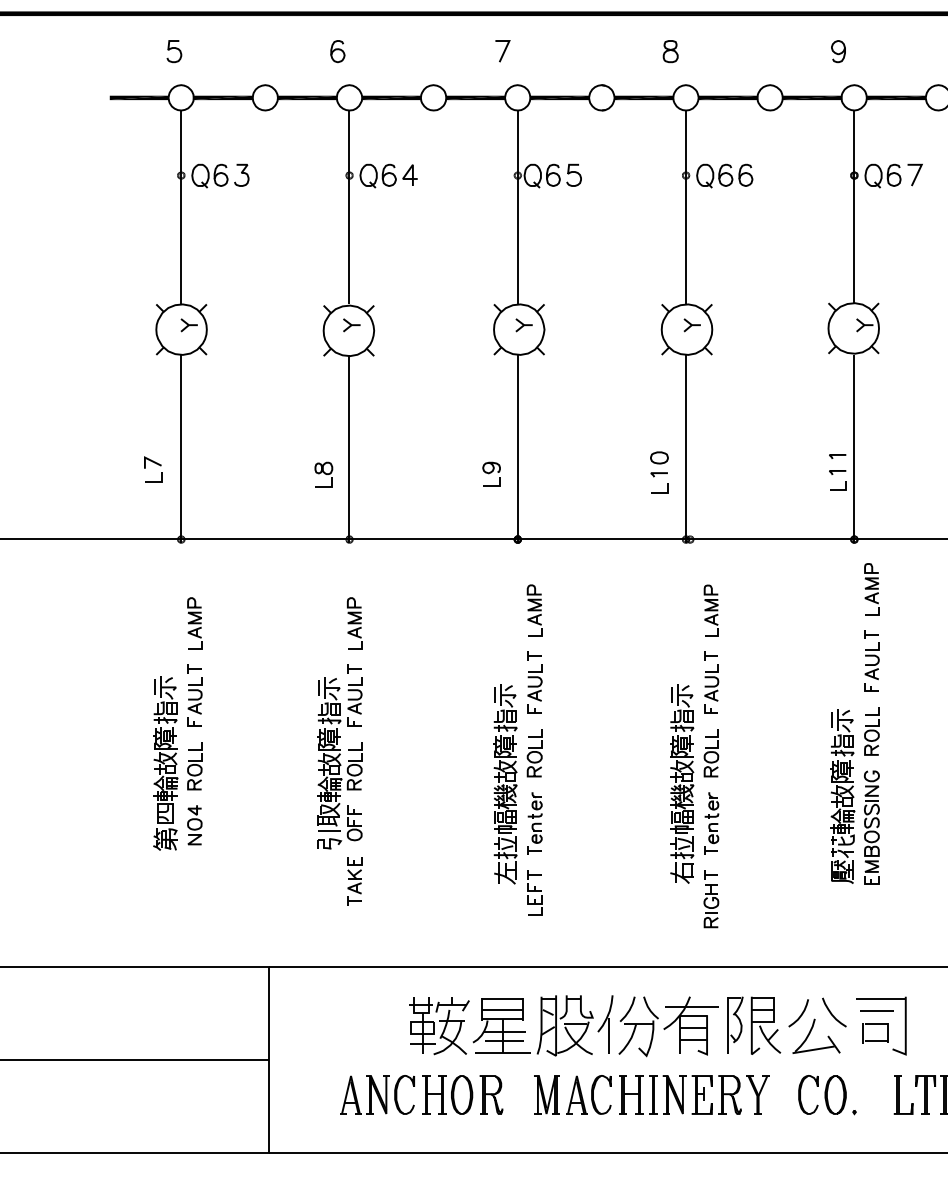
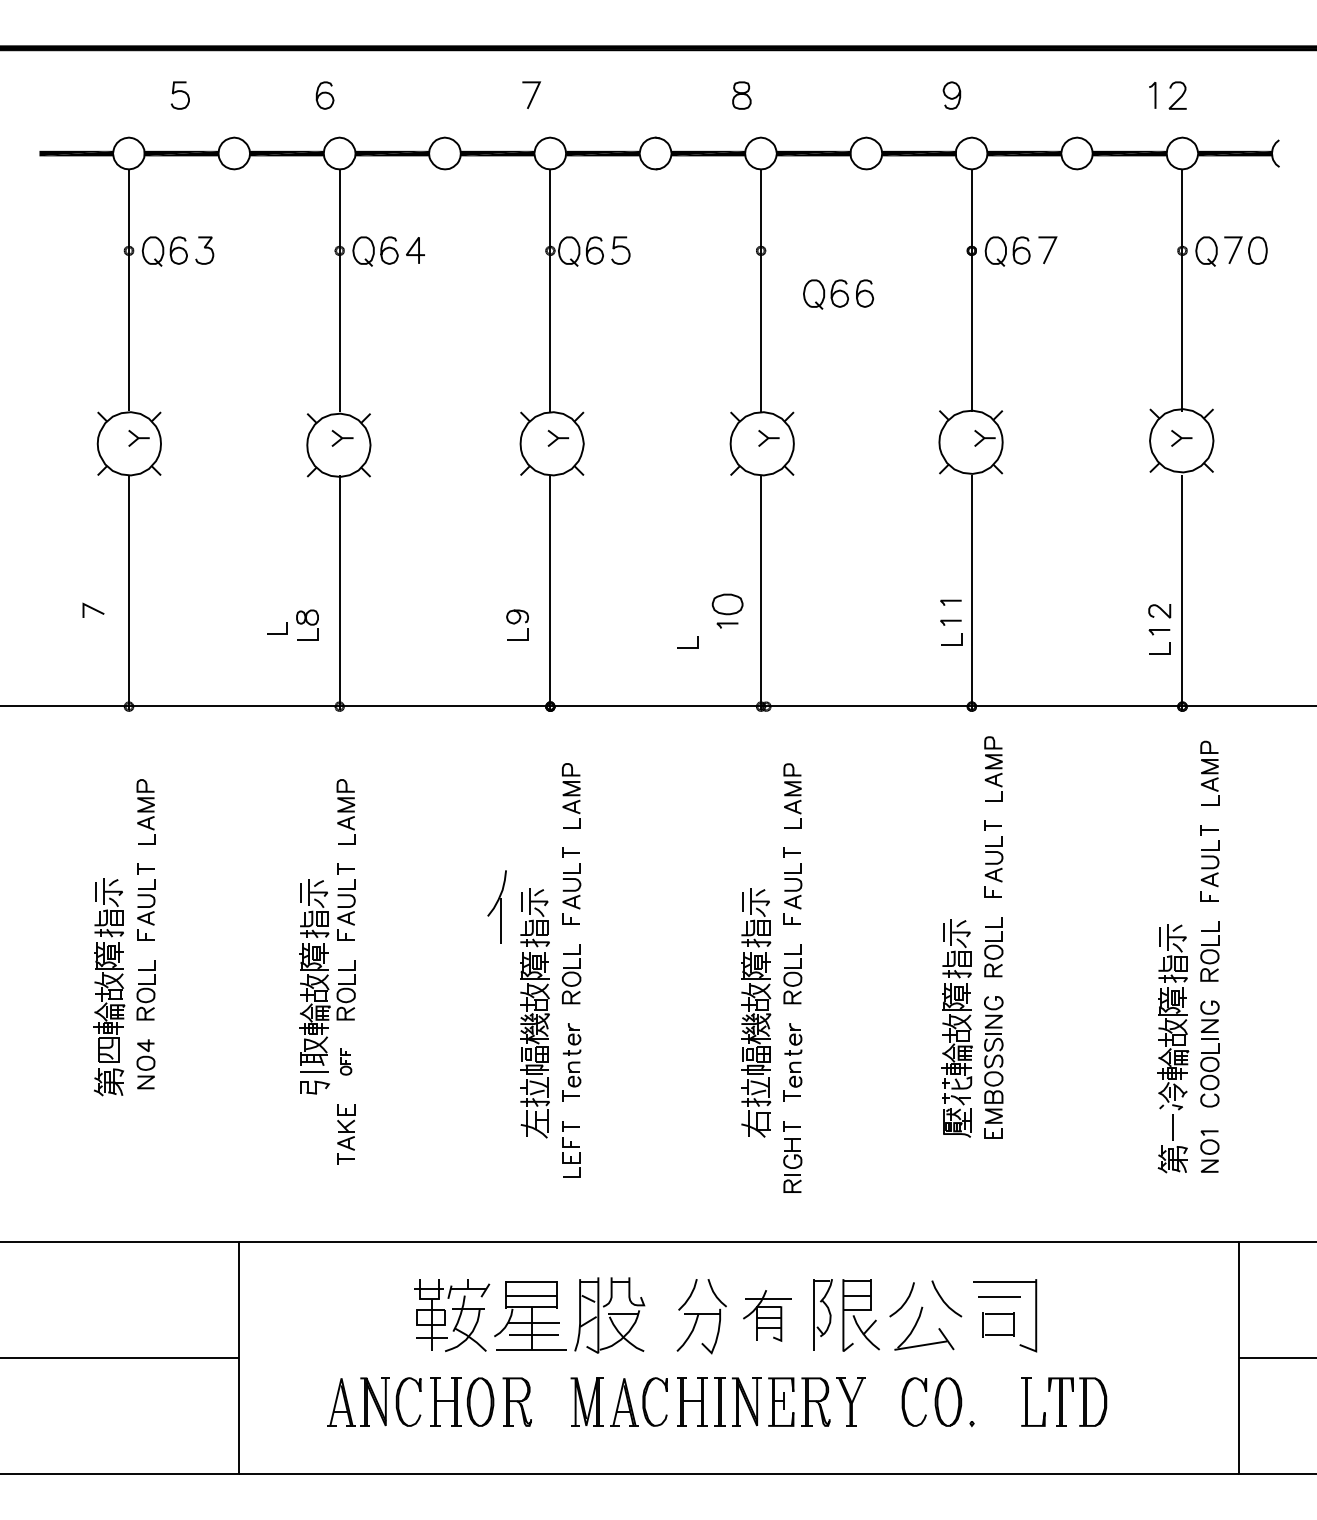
curve: (172, 49) -> (177, 92), moved
part: (724, 176) -> (838, 294), moved
part: (659, 457) -> (727, 604), size x1.4
line: (153, 481) -> (277, 633), moved
line: (659, 492) -> (687, 647), moved
part: (354, 822) -> (345, 1061), size x0.6
part: (604, 1024) -> (496, 906), moved
part: (690, 1025) -> (766, 1315), size x0.7

